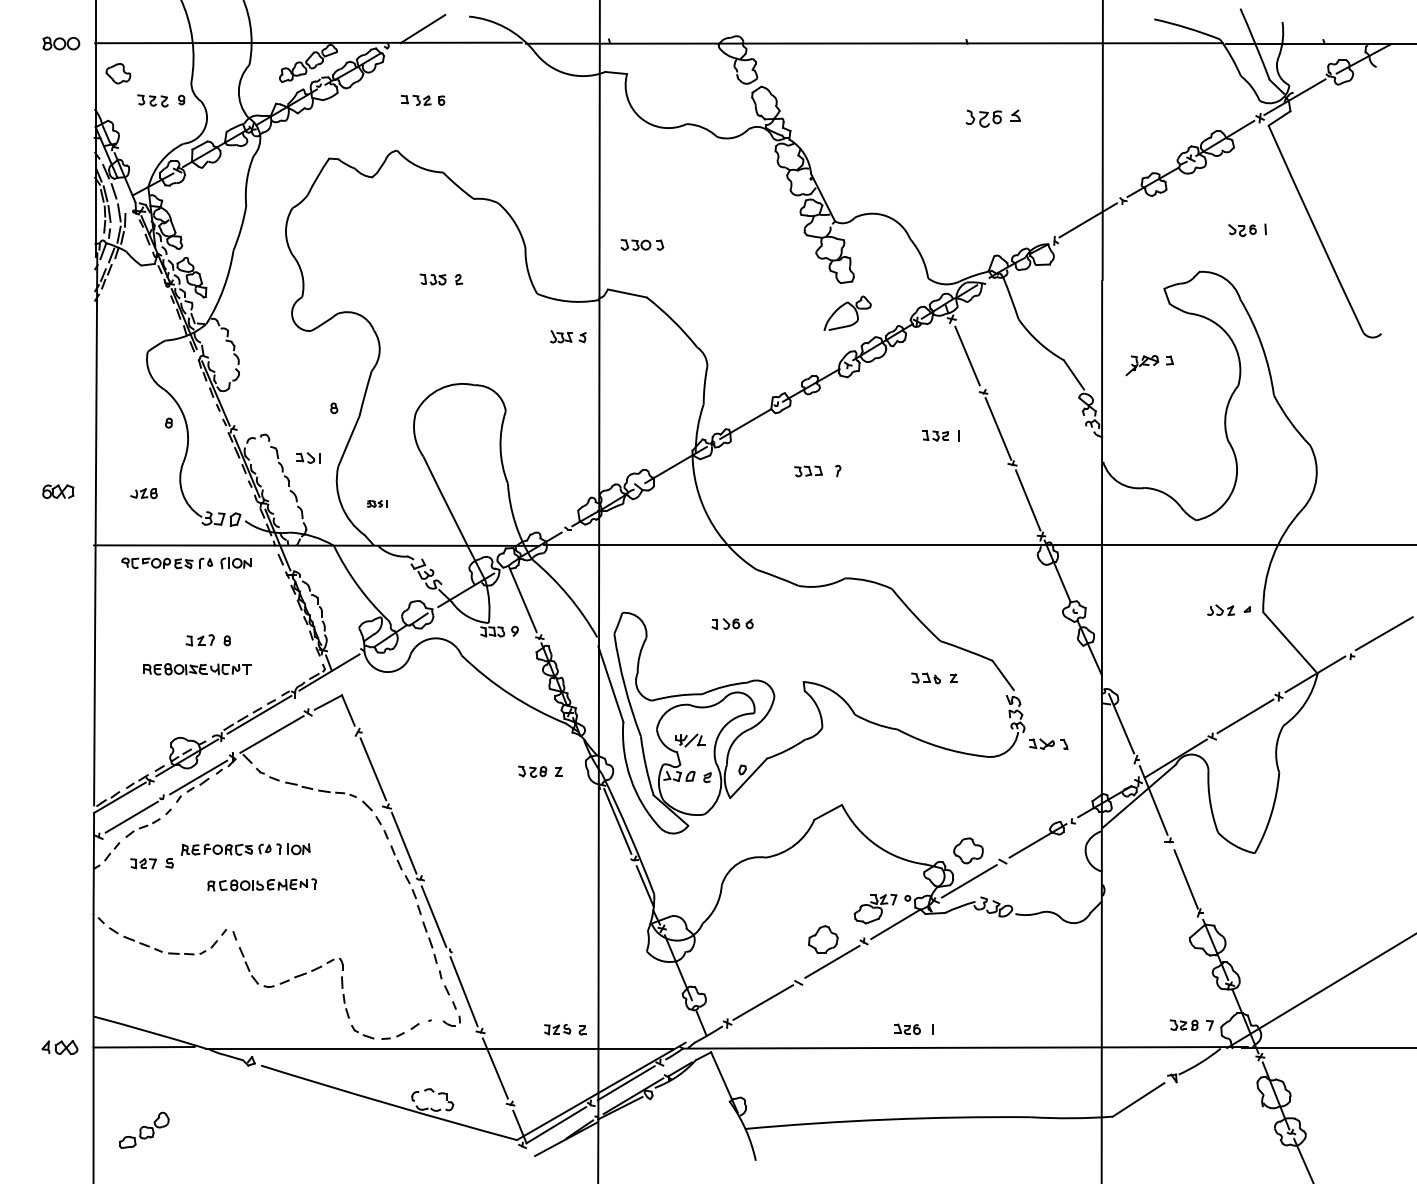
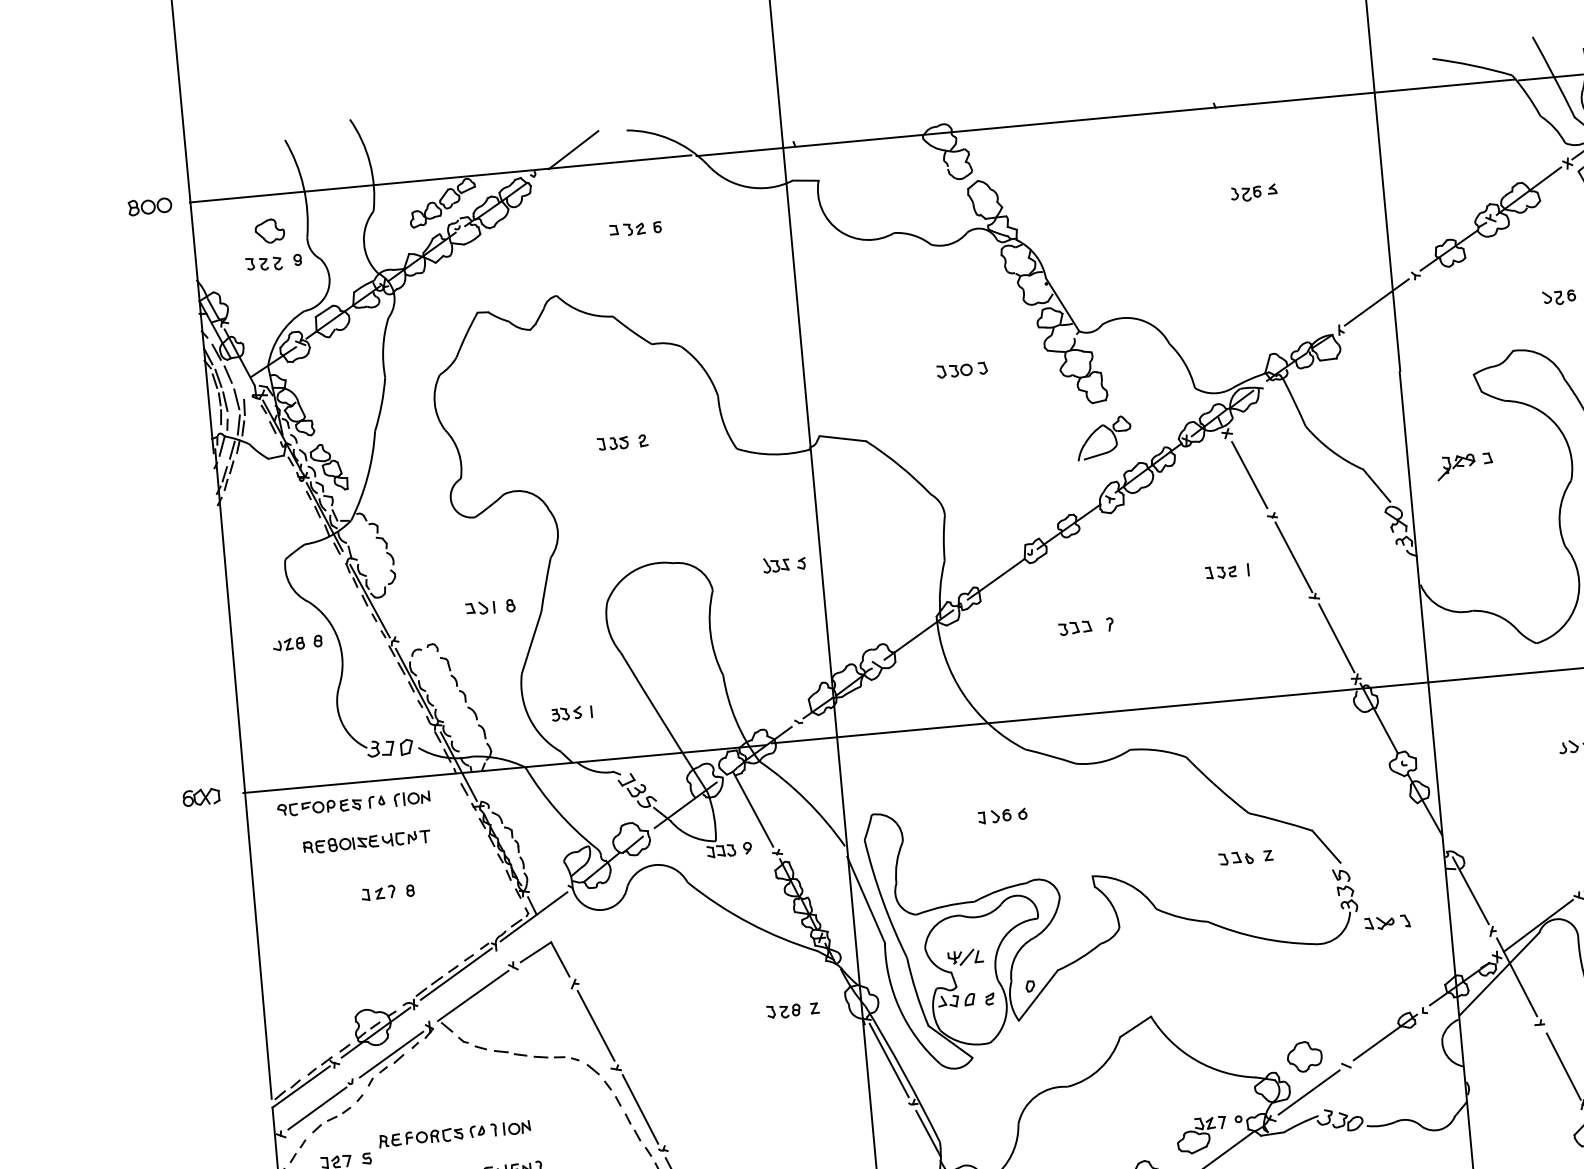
part: (118, 73) -> (269, 230), moved
part: (422, 99) -> (634, 227), moved
part: (993, 118) -> (1254, 193), size x0.71
part: (642, 244) -> (962, 369), moved
part: (568, 336) -> (784, 563), moved
part: (308, 457) -> (480, 607), moved
part: (58, 491) -> (201, 797), moved
part: (143, 493) -> (288, 644), moved
part: (377, 503) -> (571, 712), size x1.67
part: (197, 669) -> (366, 842), moved

